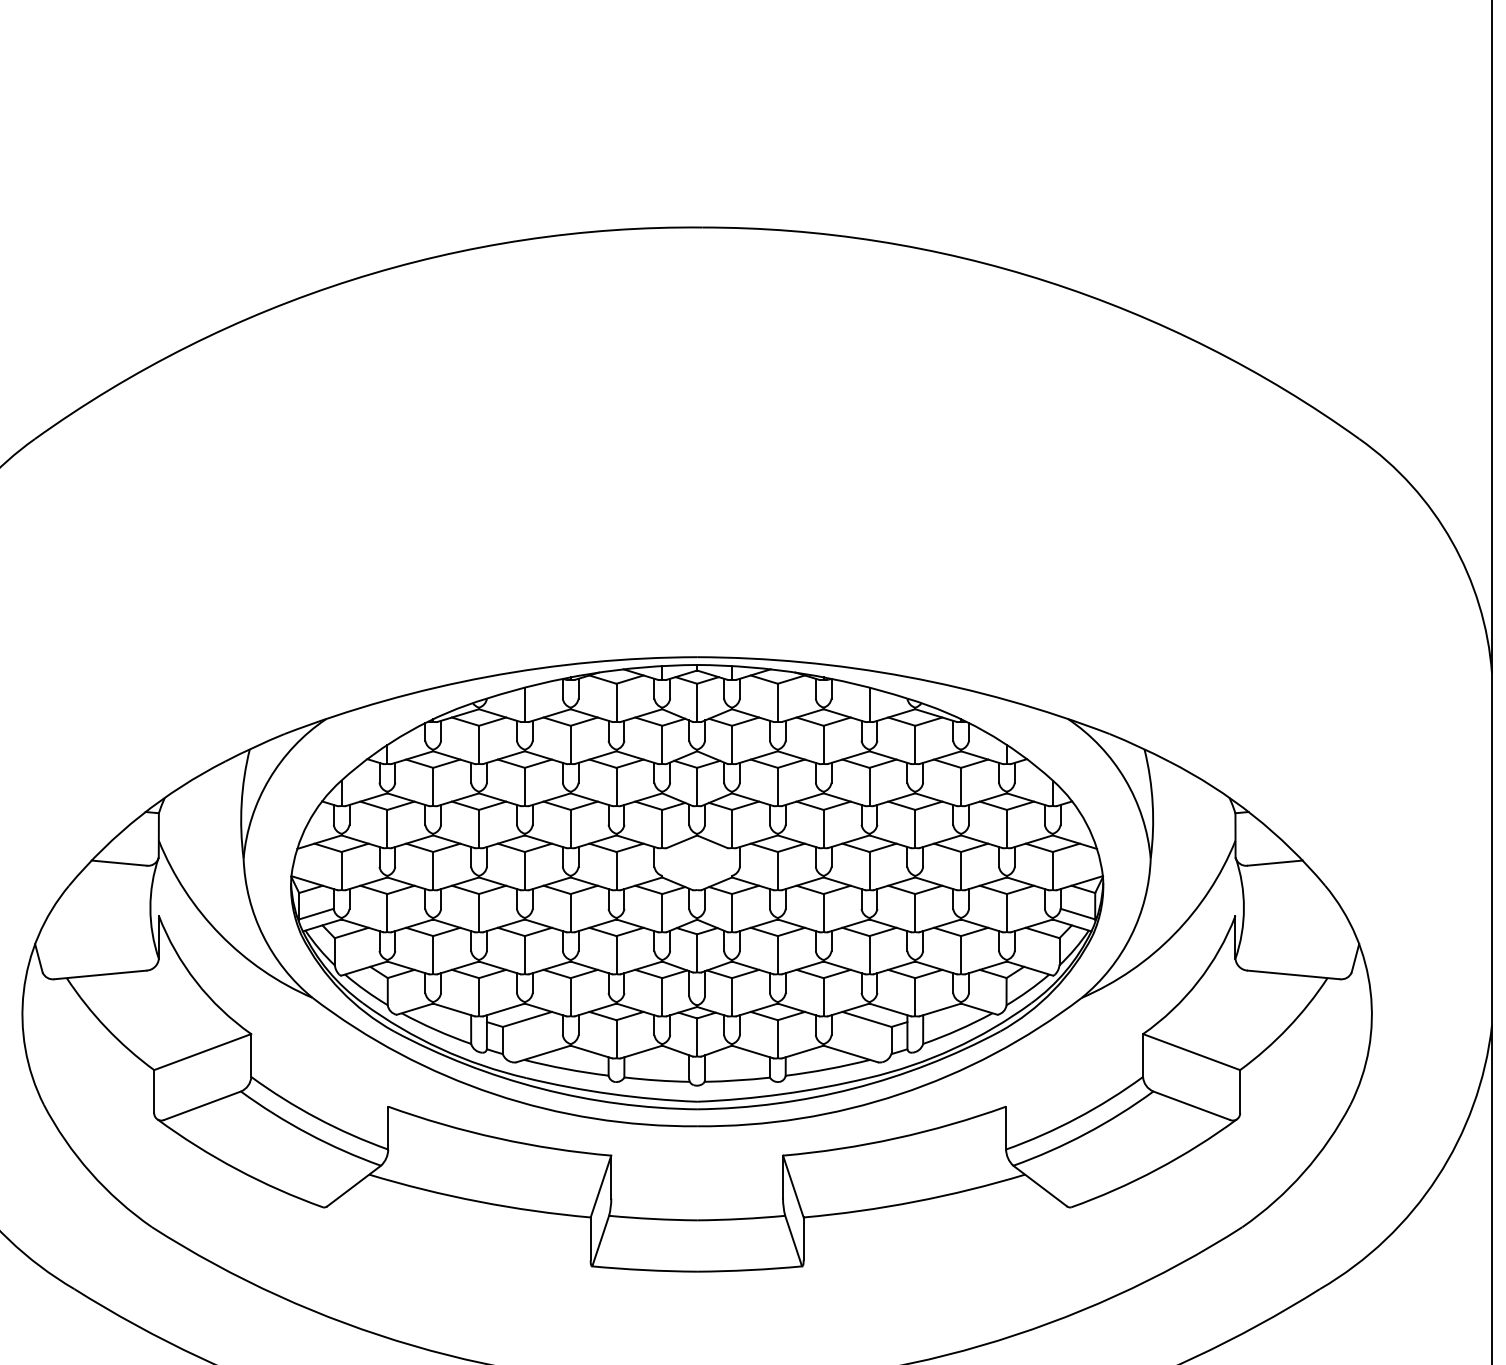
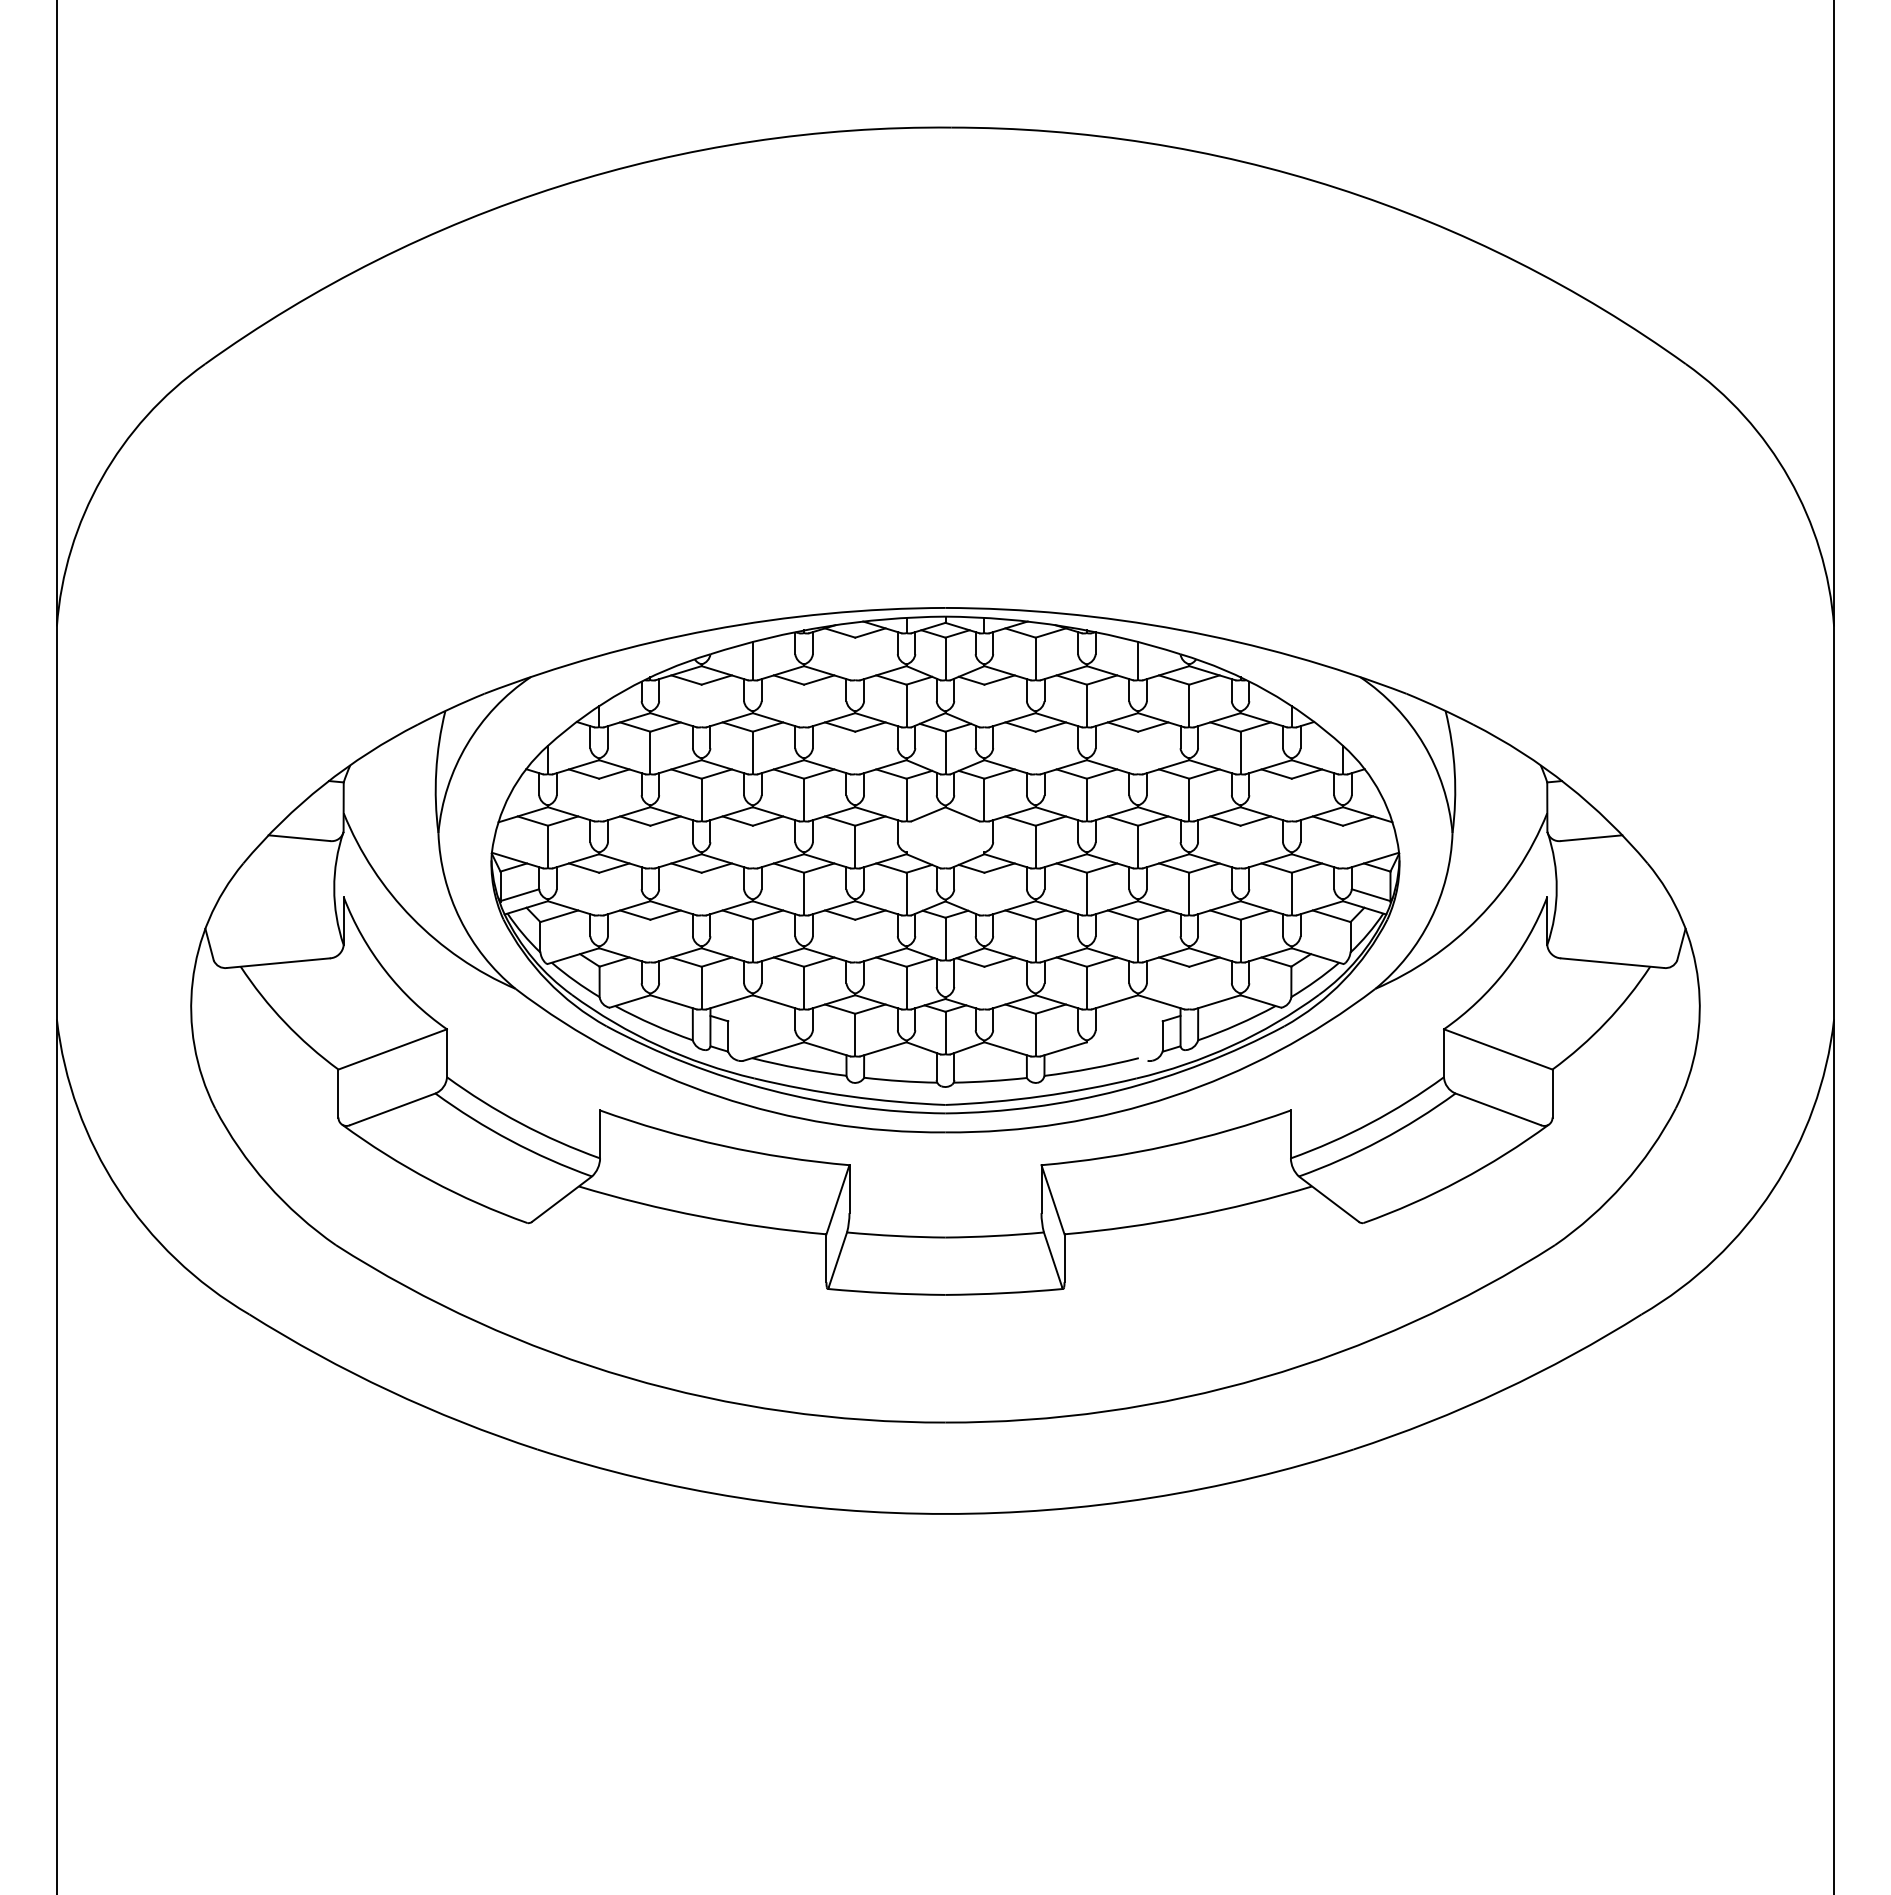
line: (616, 702) -> (855, 658), removed
line: (478, 744) -> (701, 705), removed
line: (571, 744) -> (804, 705), removed
line: (732, 744) -> (984, 705), removed
line: (616, 786) -> (855, 752), removed
line: (777, 786) -> (1035, 752), removed
line: (869, 786) -> (1138, 752), removed
line: (387, 828) -> (599, 799), removed
line: (1006, 828) -> (1291, 799), removed
line: (433, 870) -> (650, 846), removed
line: (524, 870) -> (752, 846), removed
line: (961, 870) -> (1240, 846), removed
line: (1053, 870) -> (1343, 846), removed
line: (387, 912) -> (599, 893), removed
line: (478, 912) -> (701, 893), removed
line: (732, 912) -> (984, 893), removed
line: (433, 954) -> (650, 940), removed
line: (616, 954) -> (855, 940), removed
line: (732, 996) -> (984, 987), removed
line: (915, 996) -> (1189, 987), removed
line: (527, 1019) -> (755, 1012), removed
line: (866, 1019) -> (1134, 1012), removed
line: (850, 1053) -> (1116, 1051), removed

